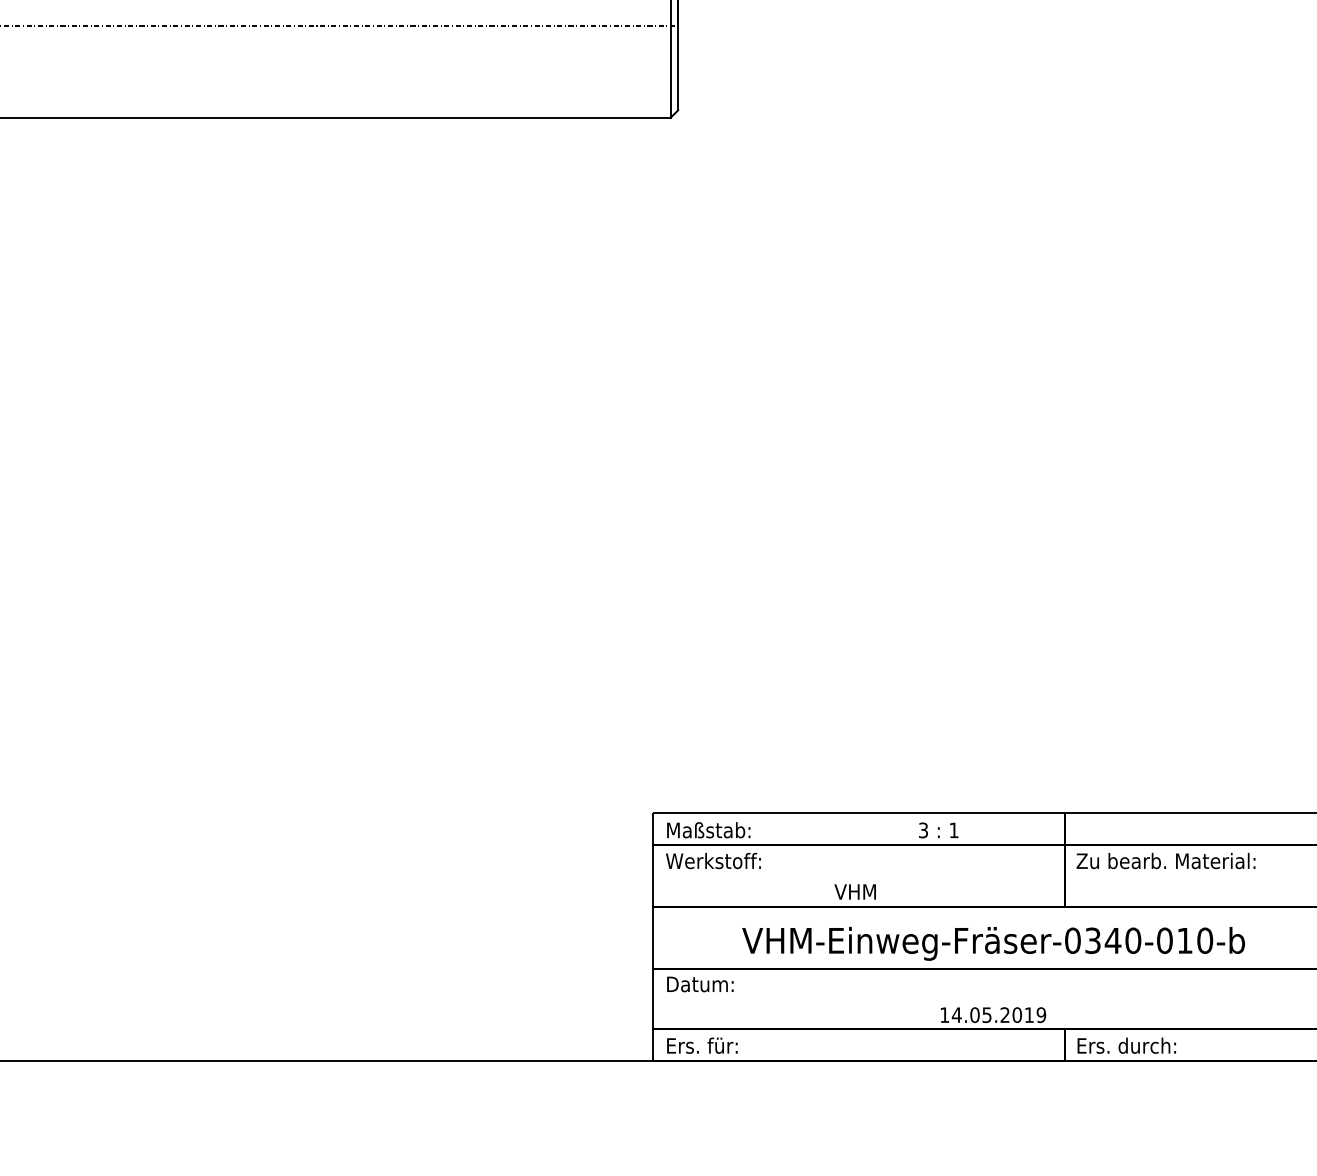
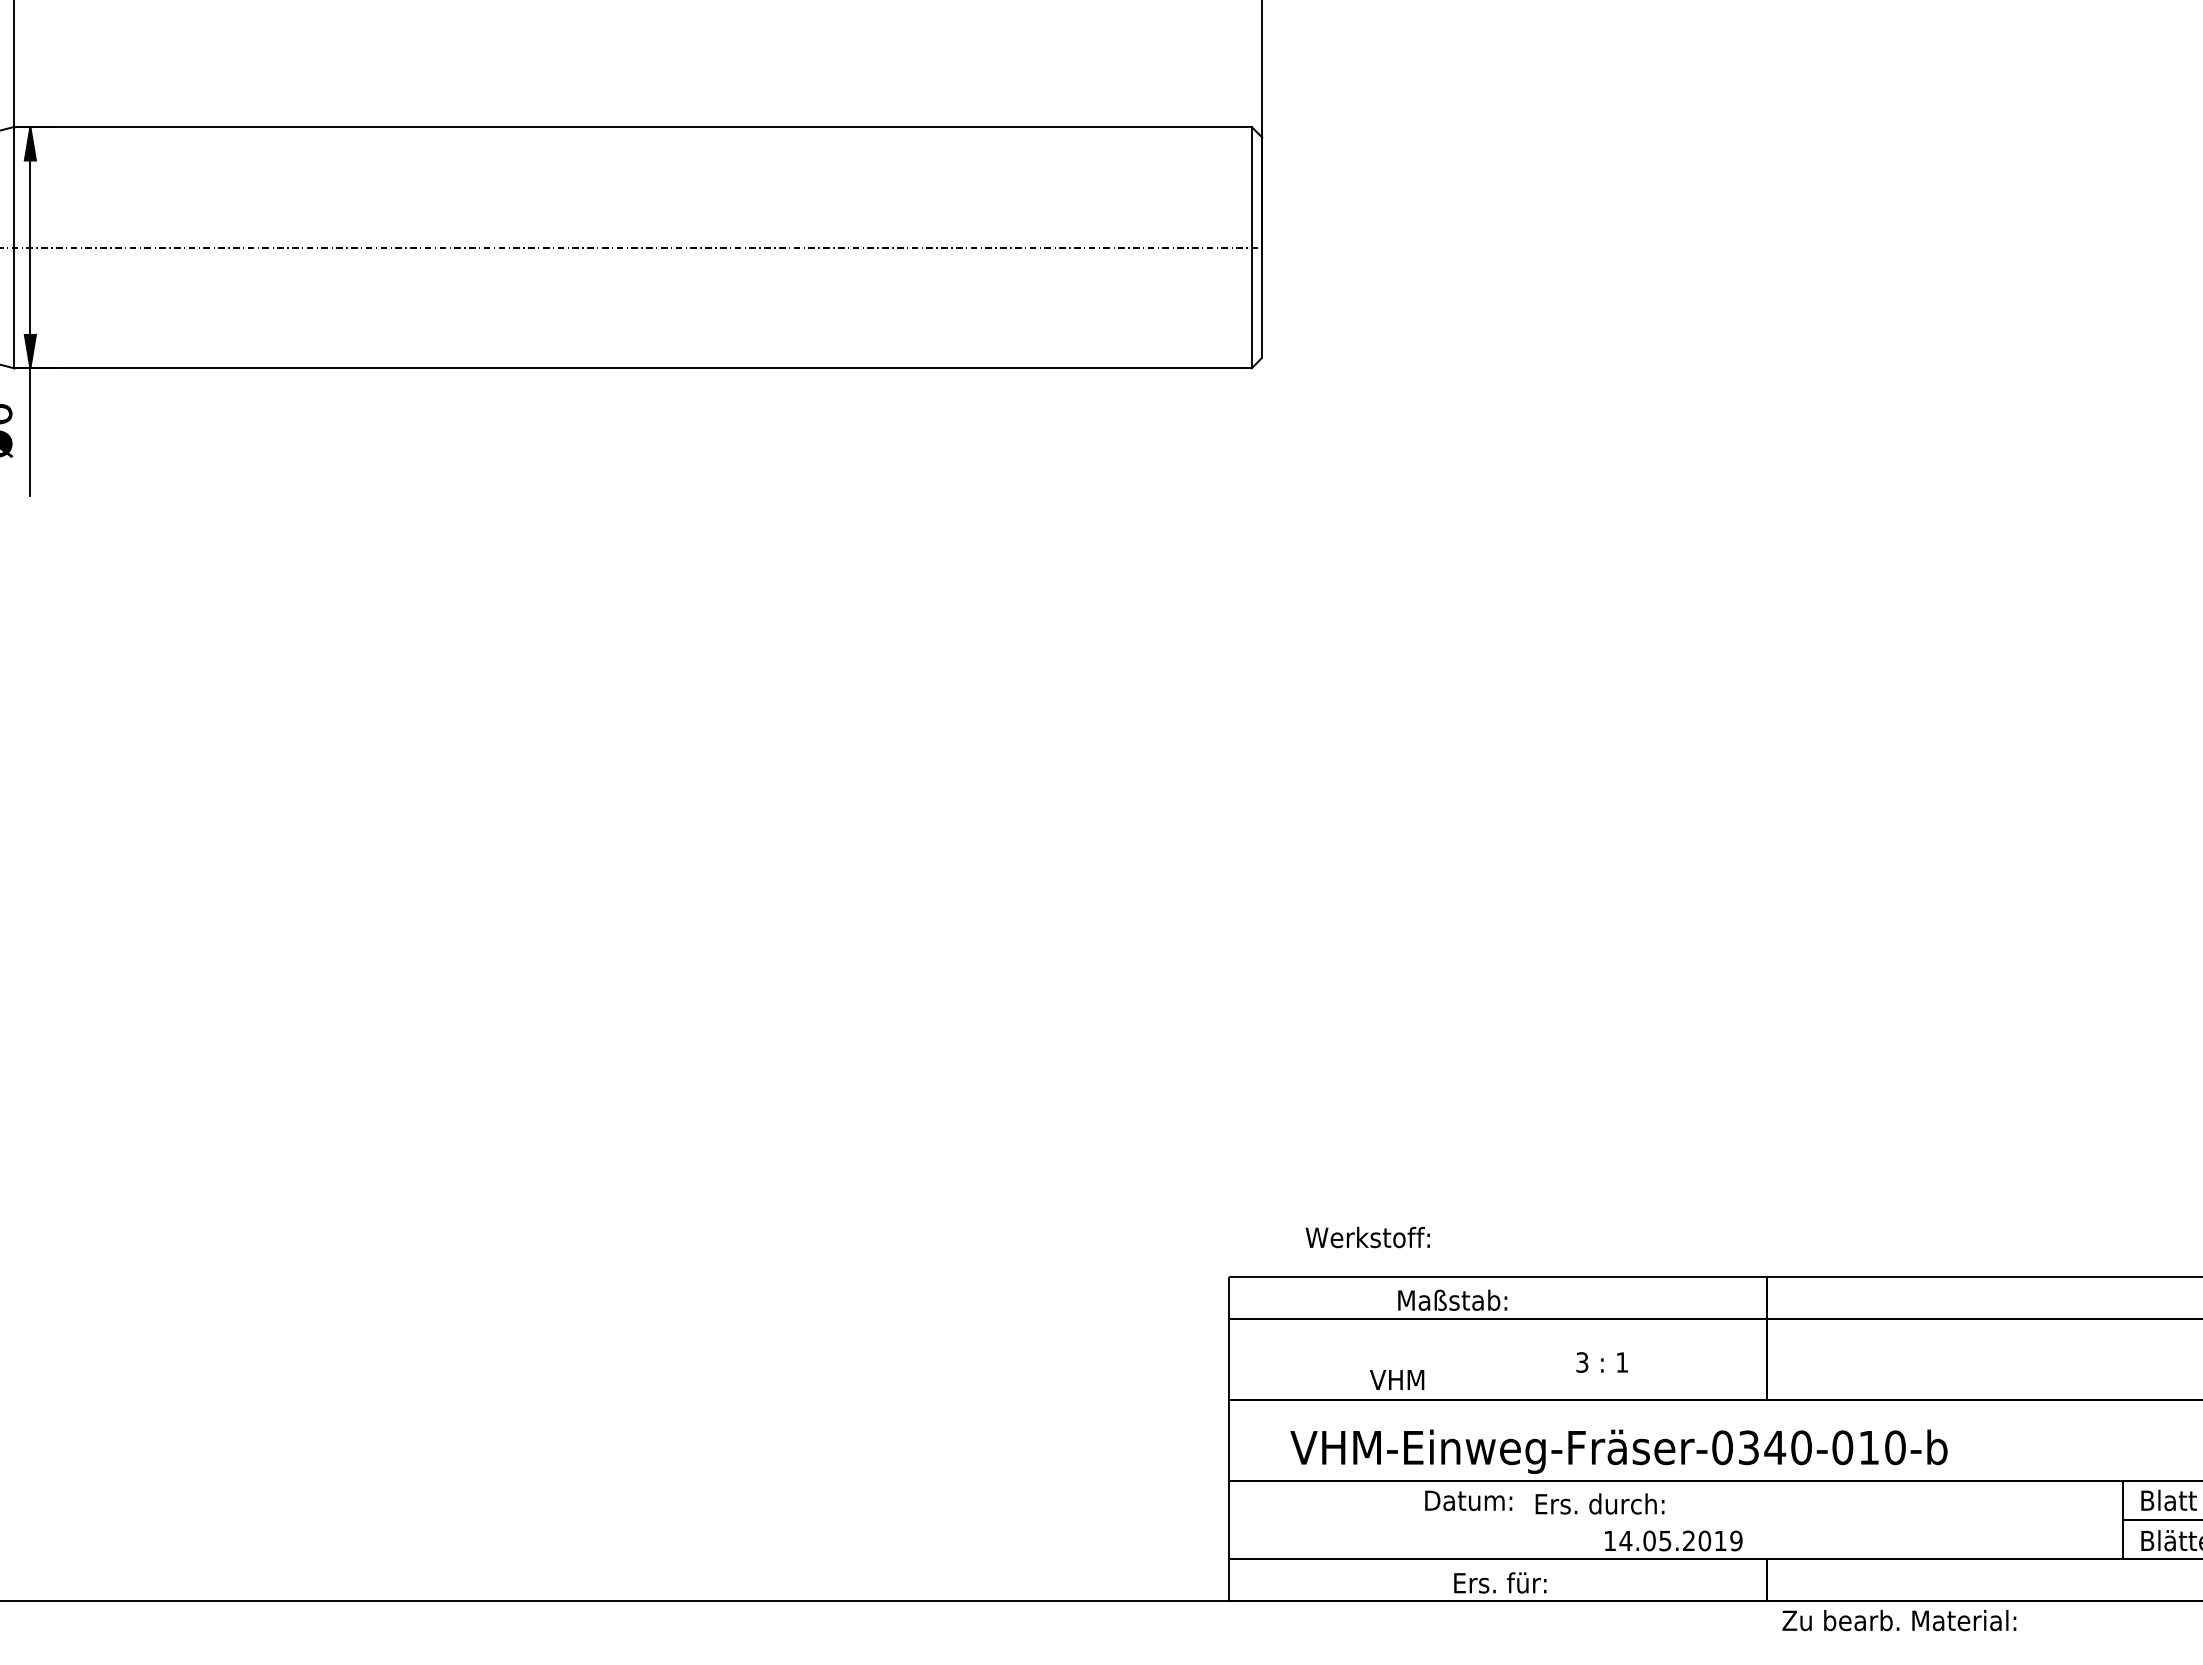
text: (708, 829) -> (1452, 1299), moved
text: (938, 830) -> (1601, 1362), moved
text: (713, 861) -> (1367, 1237), moved
text: (1166, 861) -> (1899, 1620), moved
text: (855, 891) -> (1397, 1379), moved
text: (993, 943) -> (1618, 1451), moved
text: (700, 984) -> (1468, 1500), moved
text: (702, 1045) -> (1500, 1582), moved
text: (1126, 1045) -> (1599, 1503), moved

